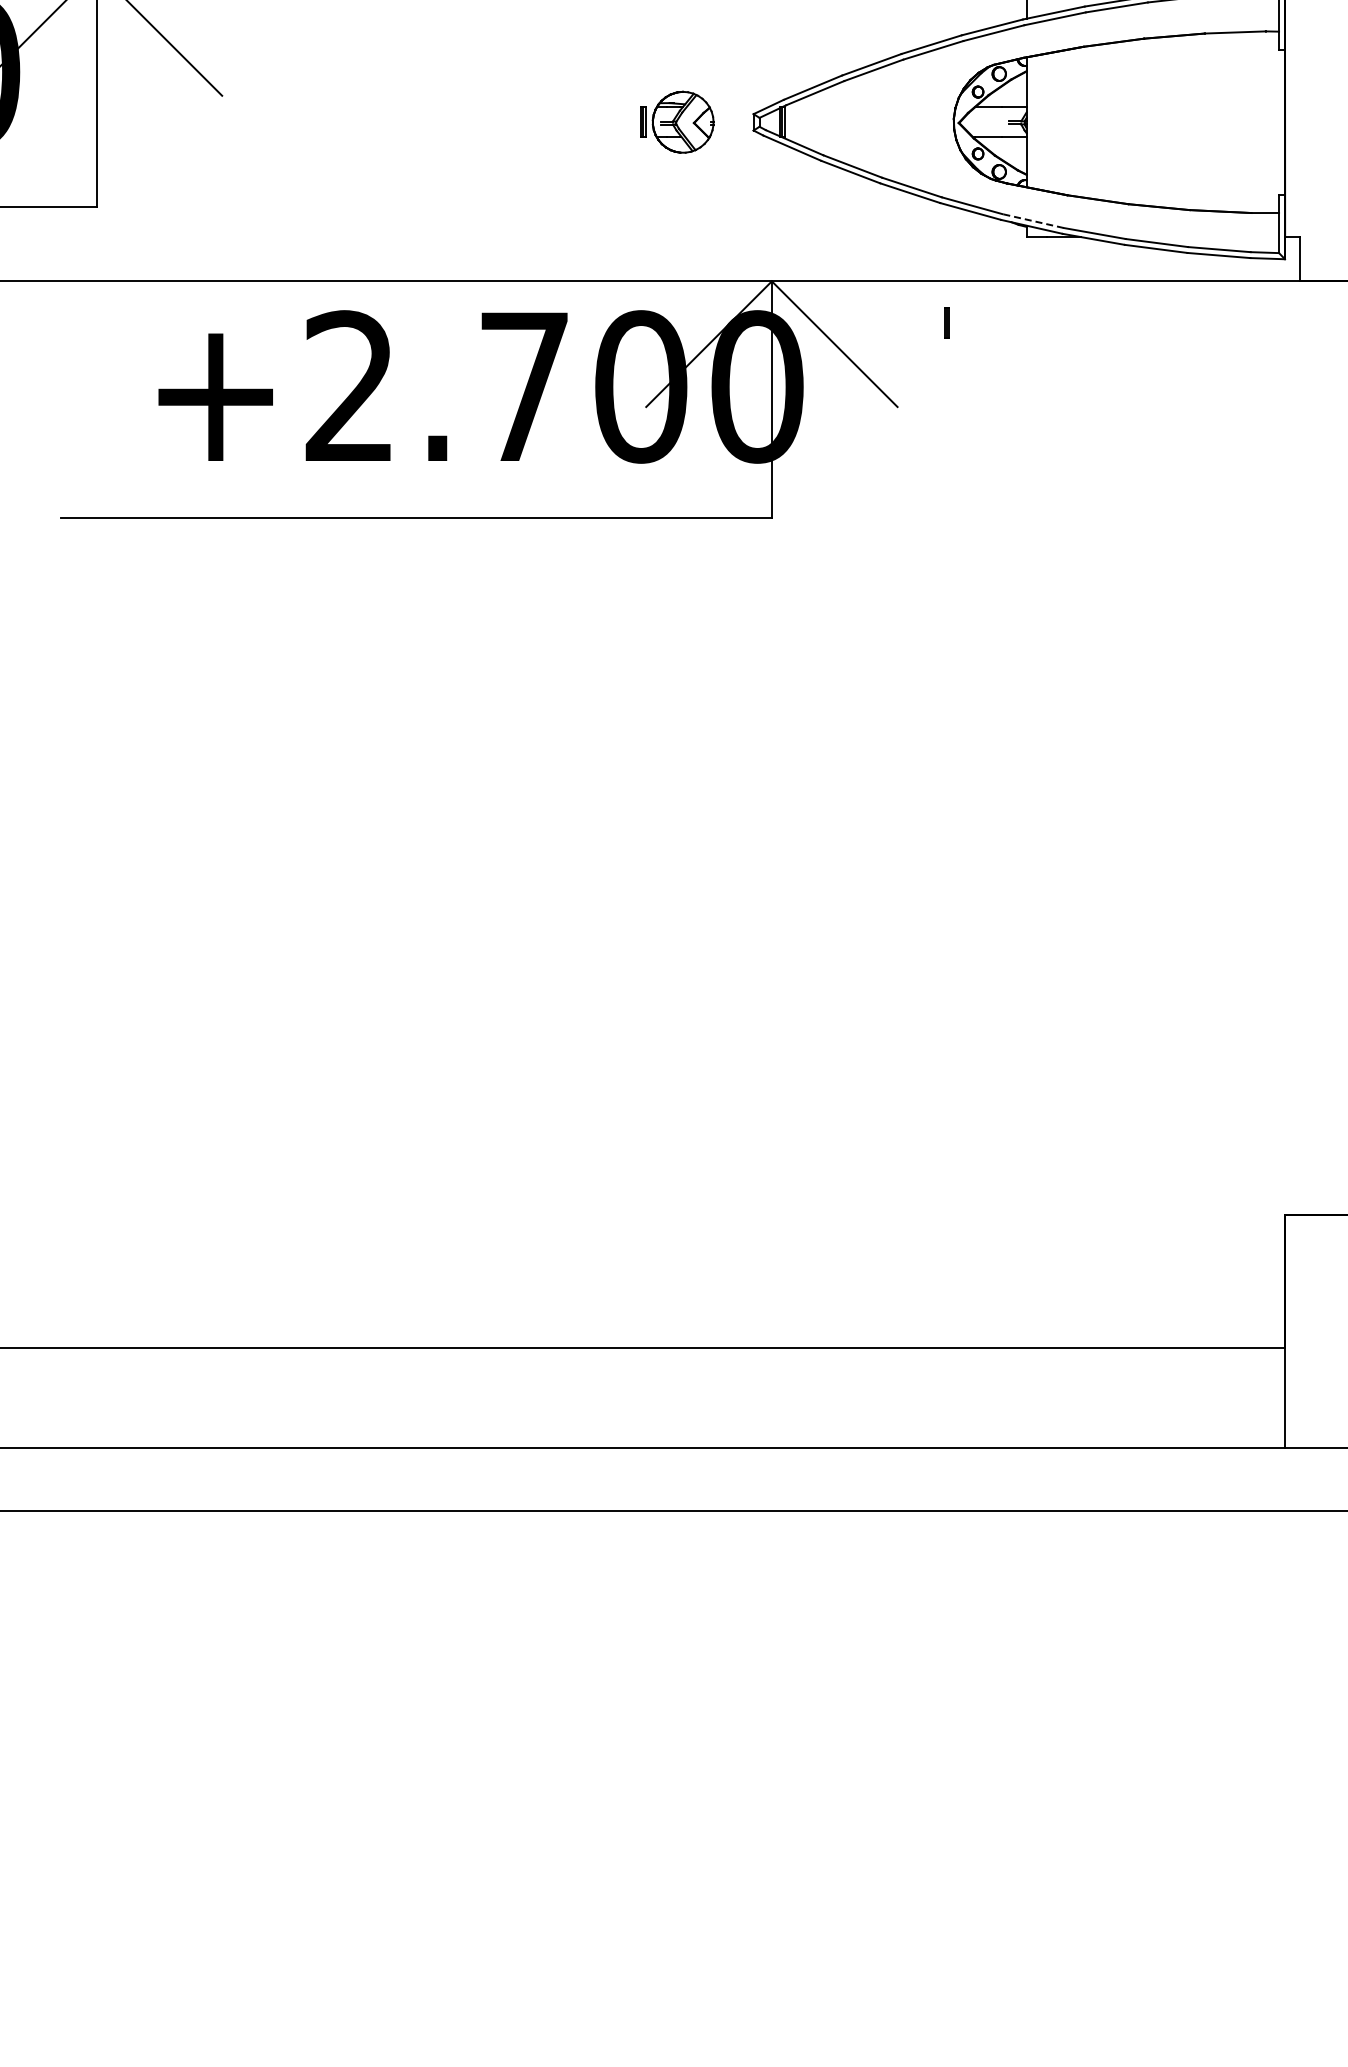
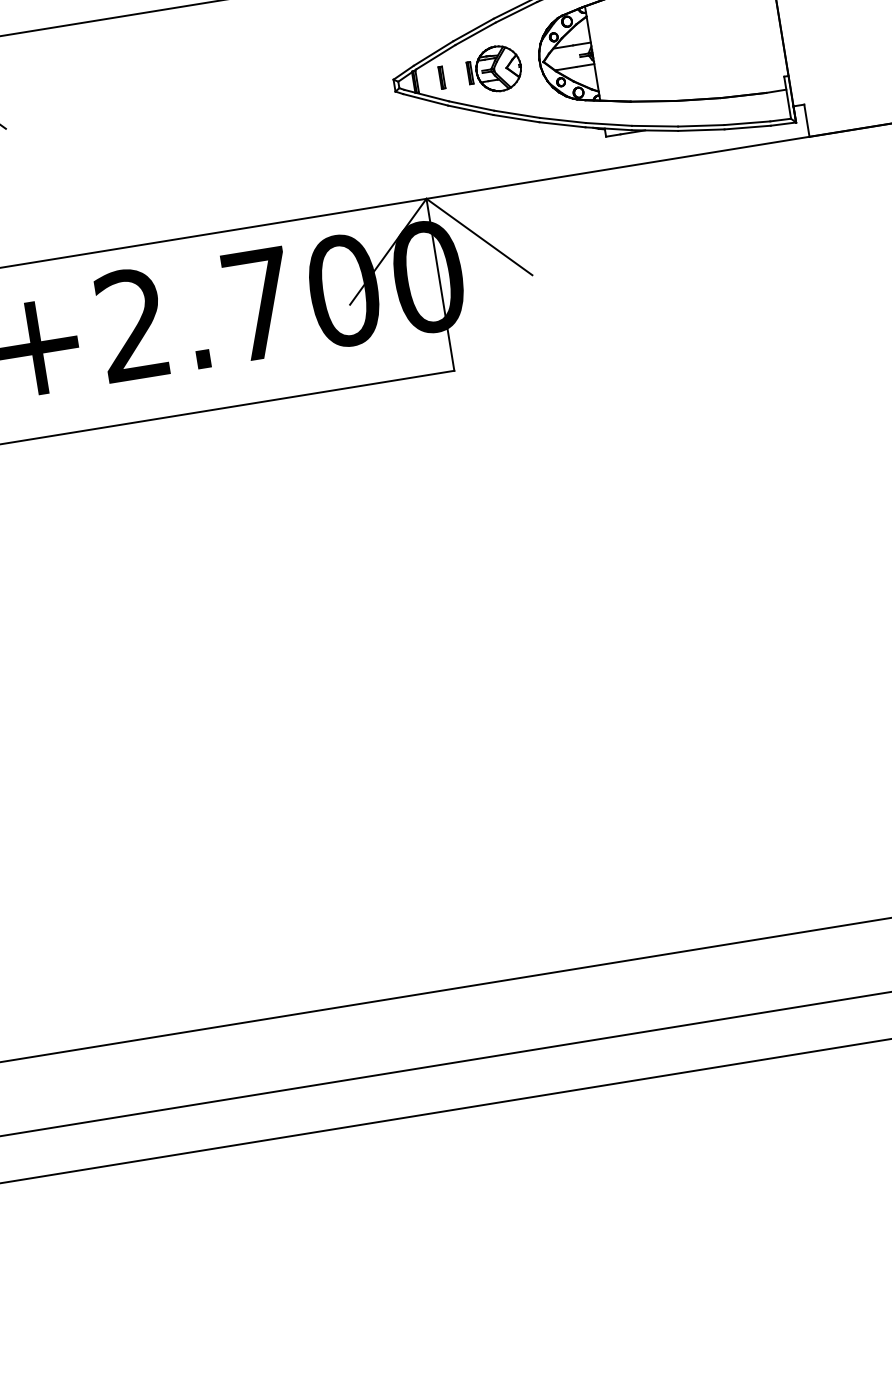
part: (677, 121) -> (494, 68), moved
line: (1032, 220) -> (608, 124), dashed -> solid
part: (946, 322) -> (441, 77), moved

